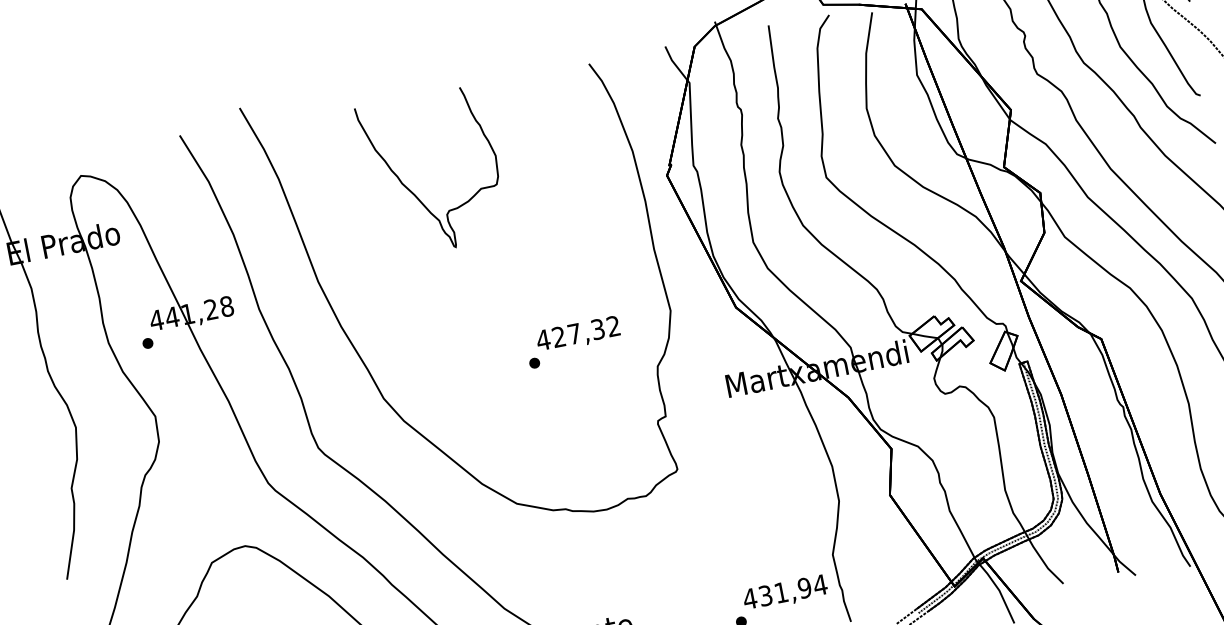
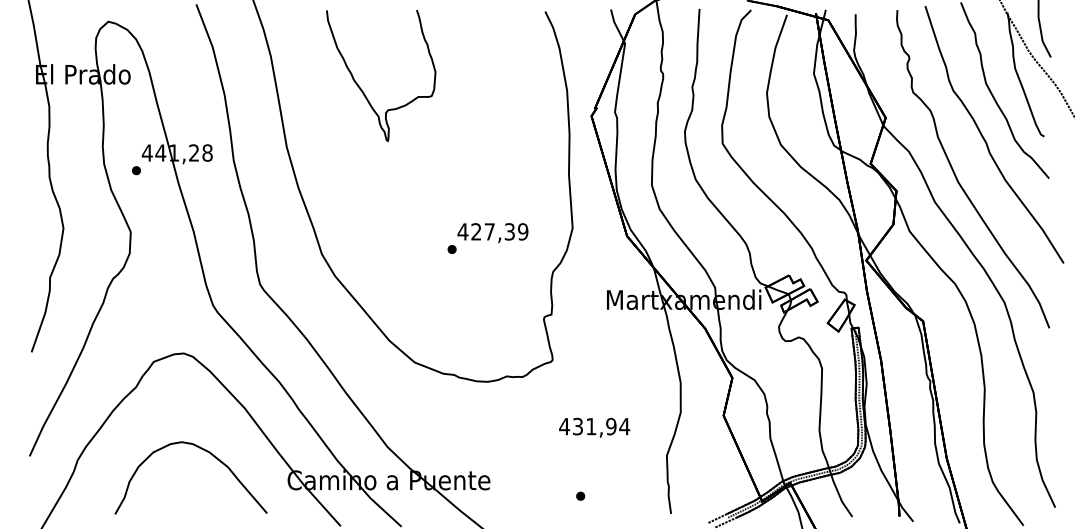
part: (414, 192) -> (362, 89), moved
text: (613, 325) -> (523, 231), 427,32 -> 427,39
text: (785, 593) -> (594, 427), moved

